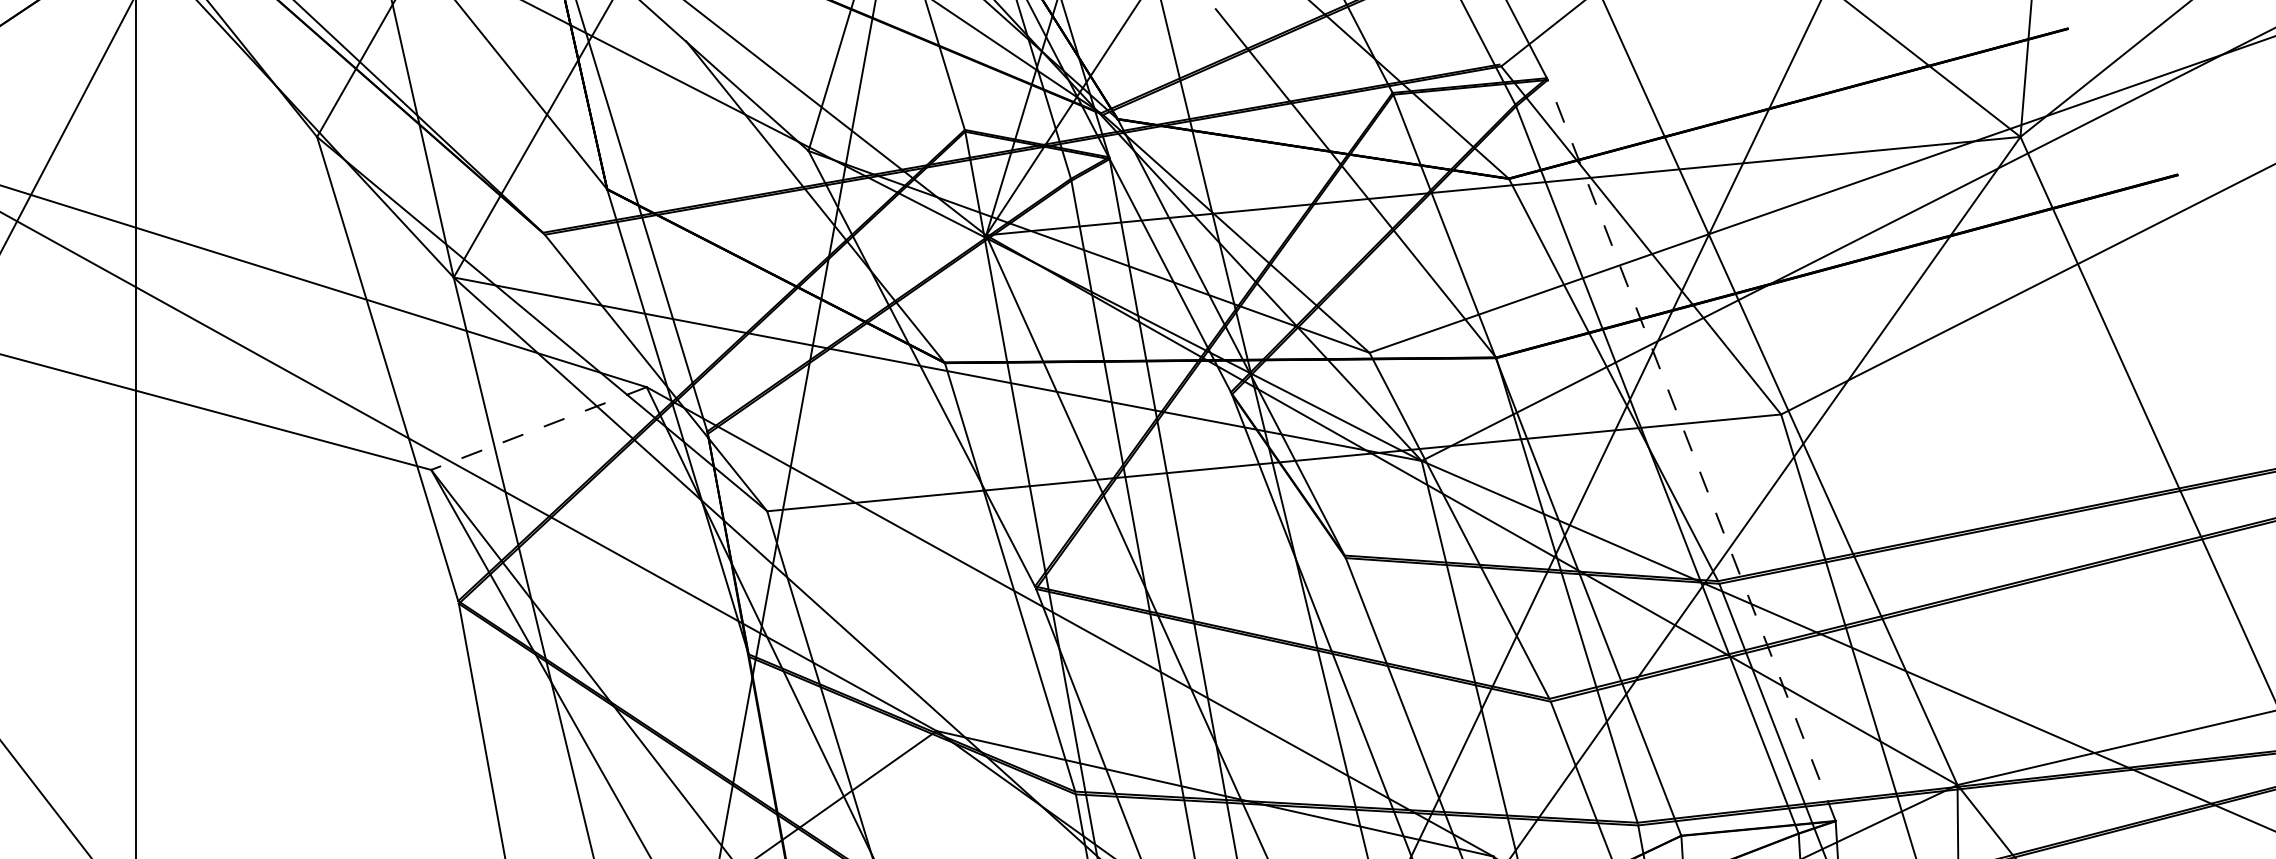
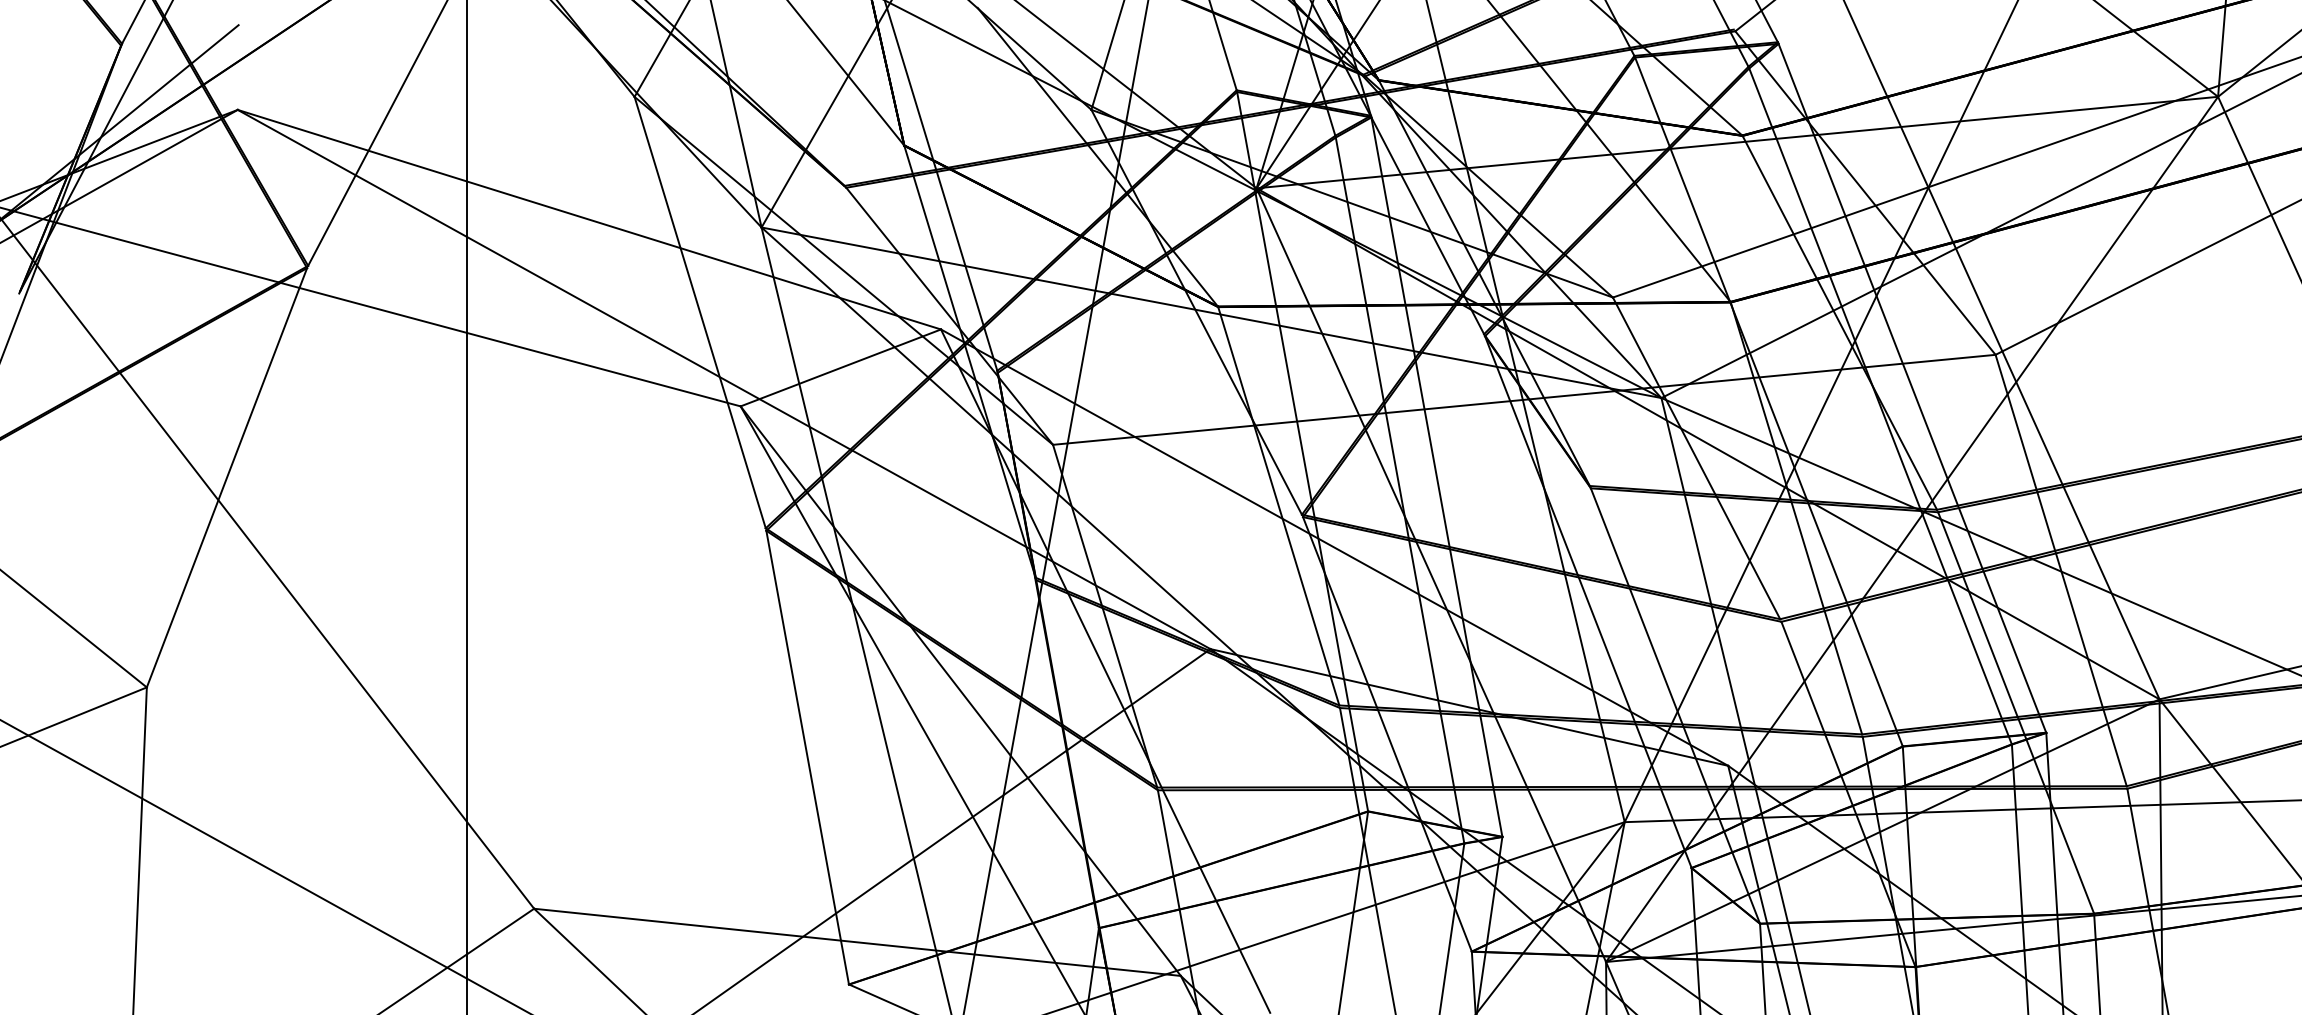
line: (538, 429) -> (840, 368), dashed -> solid
line: (1691, 449) -> (1912, 387), dashed -> solid

